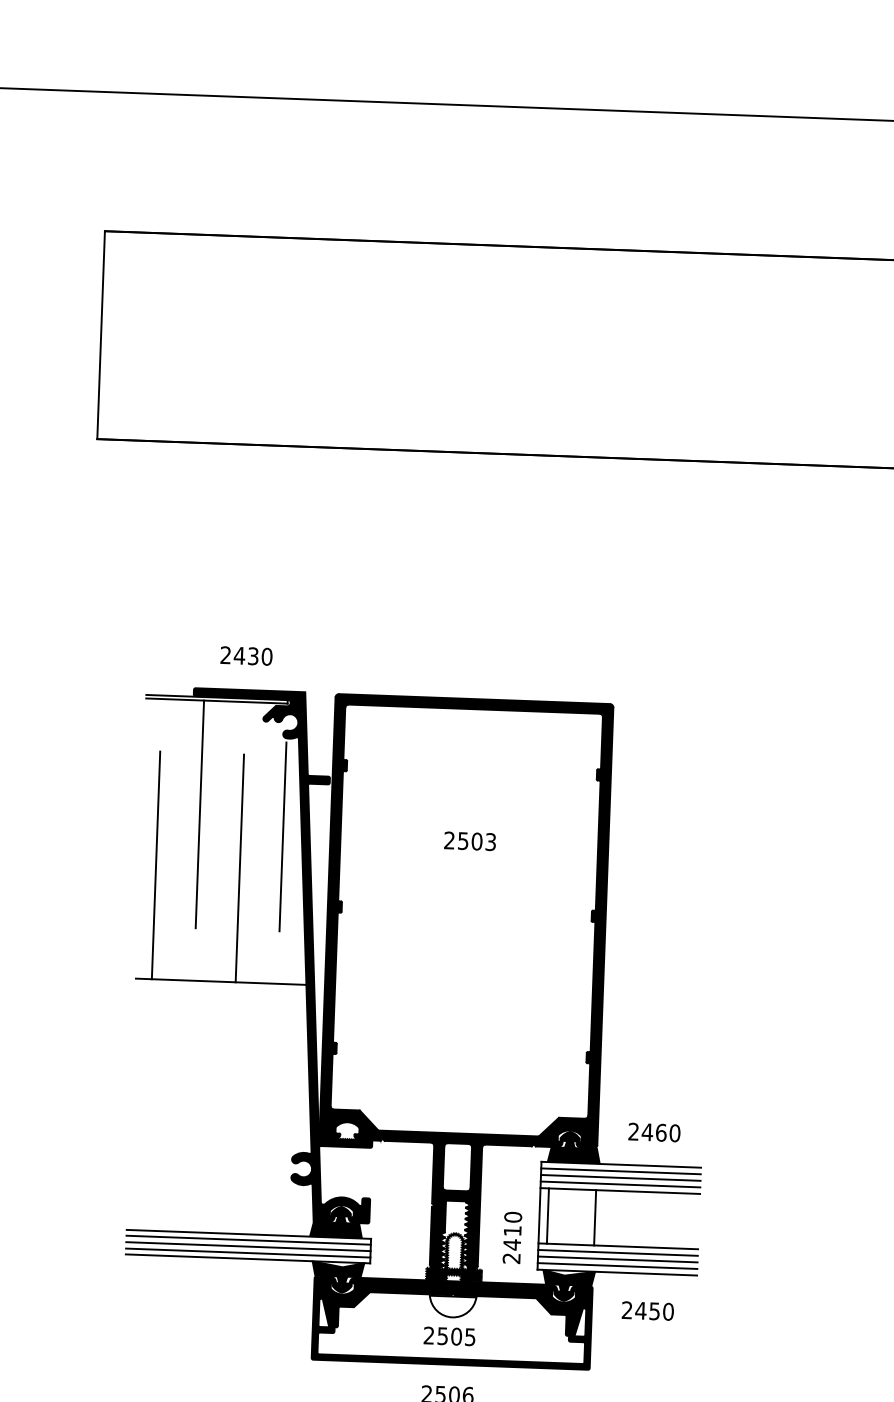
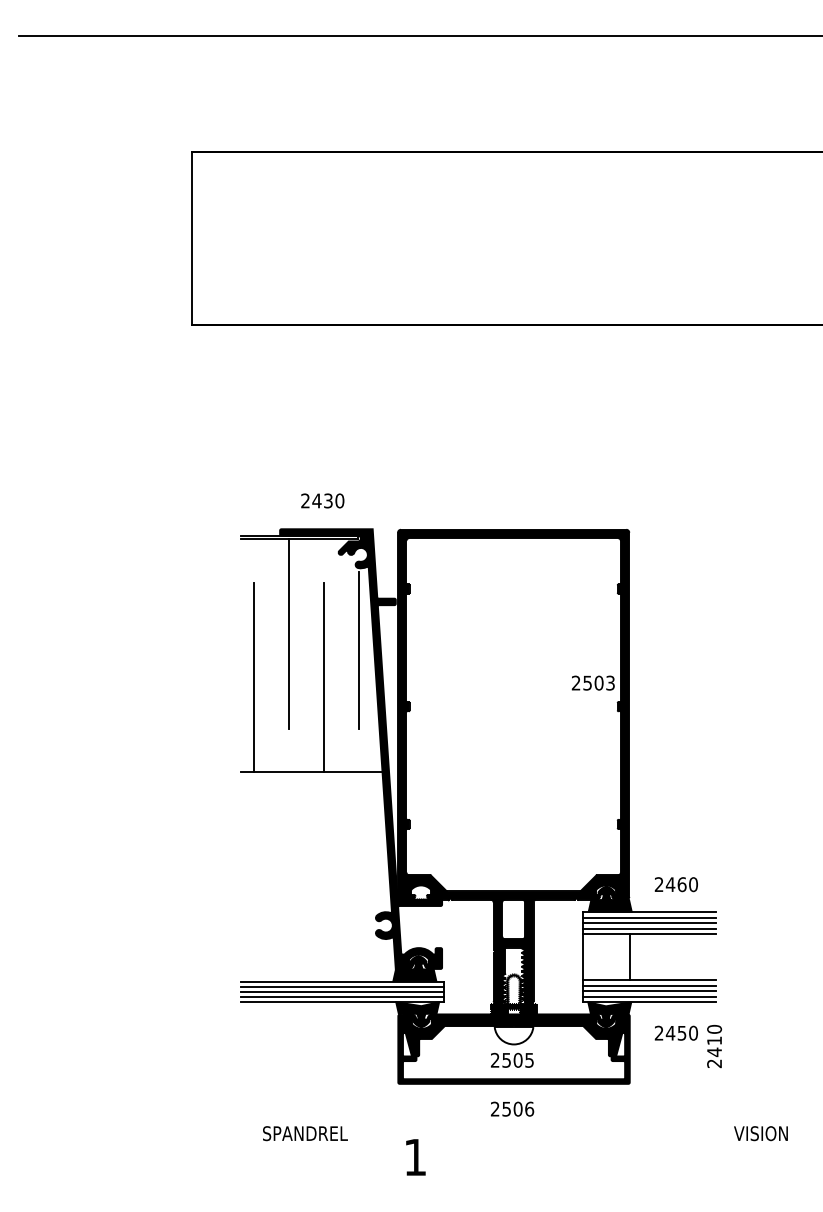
text: (469, 840) -> (592, 682), moved
line: (548, 1216) -> (590, 957), removed
text: (512, 1237) -> (714, 1046), moved

